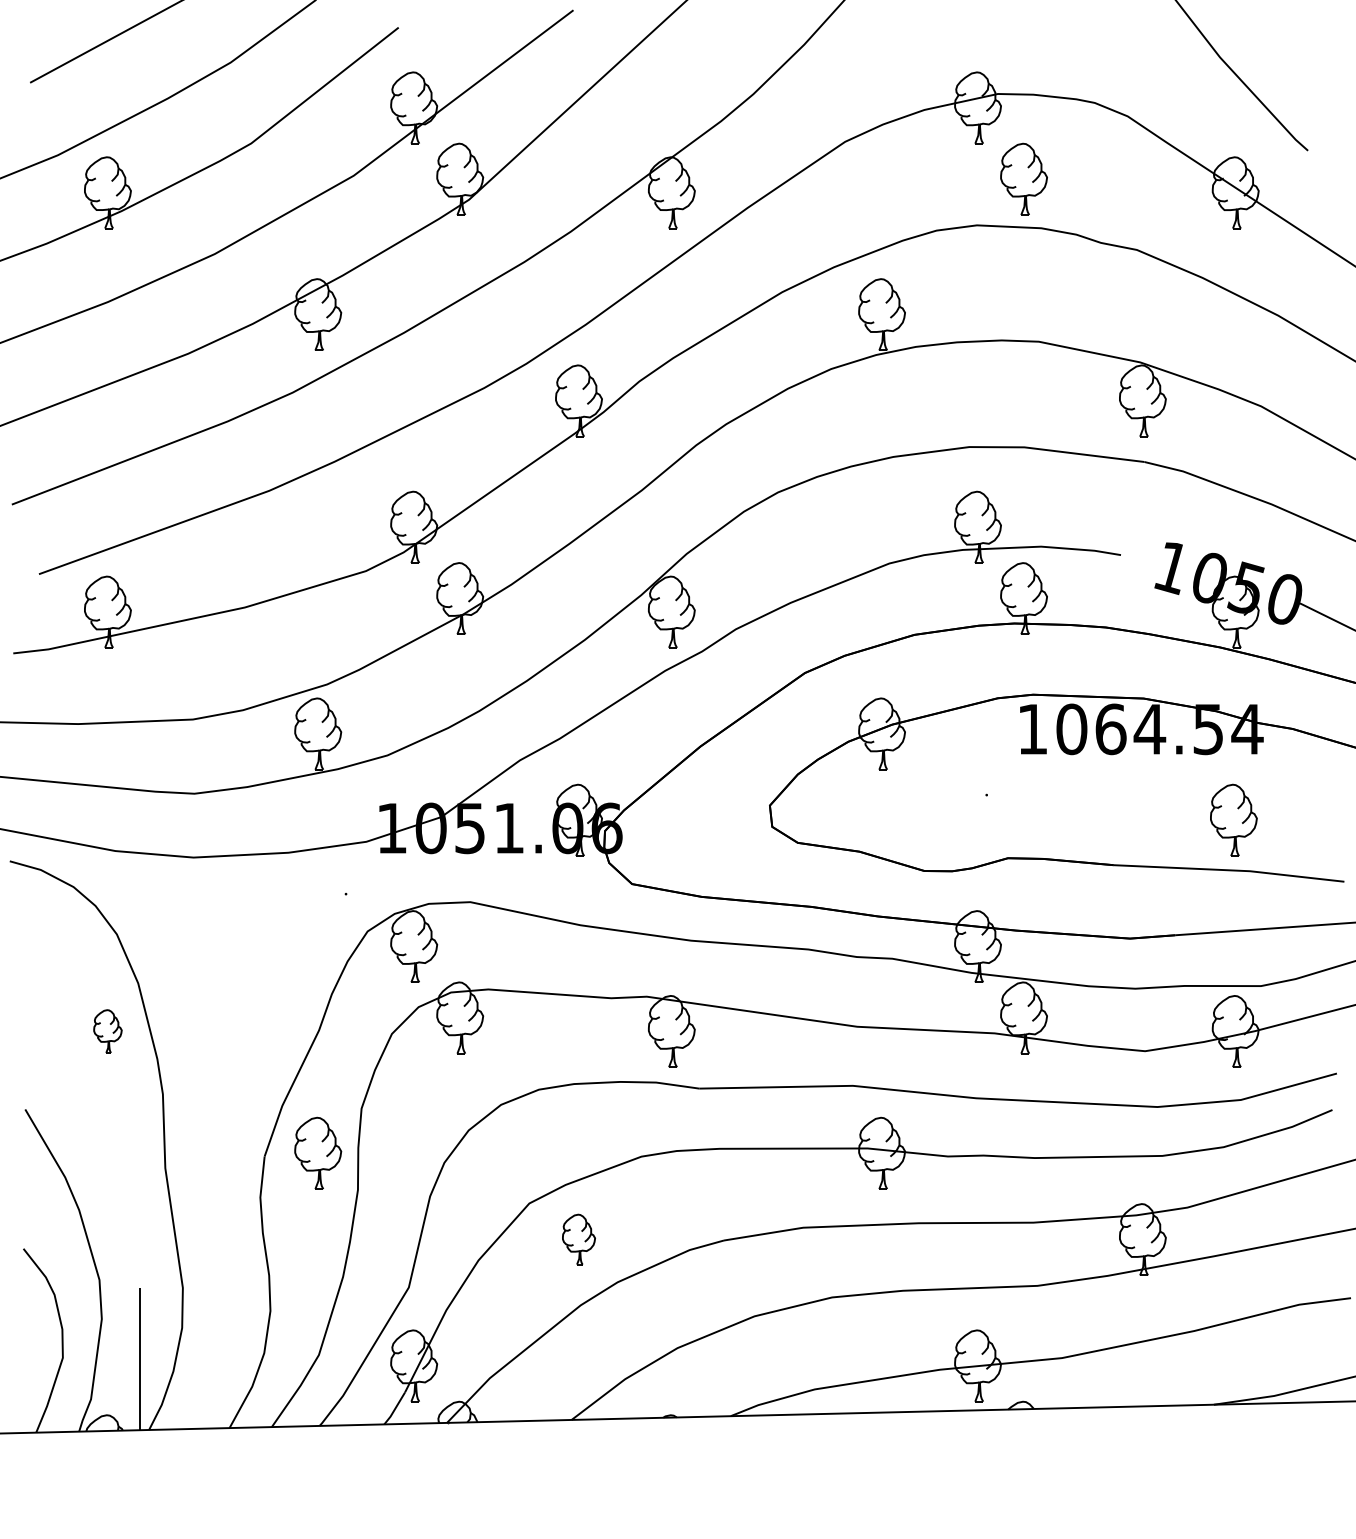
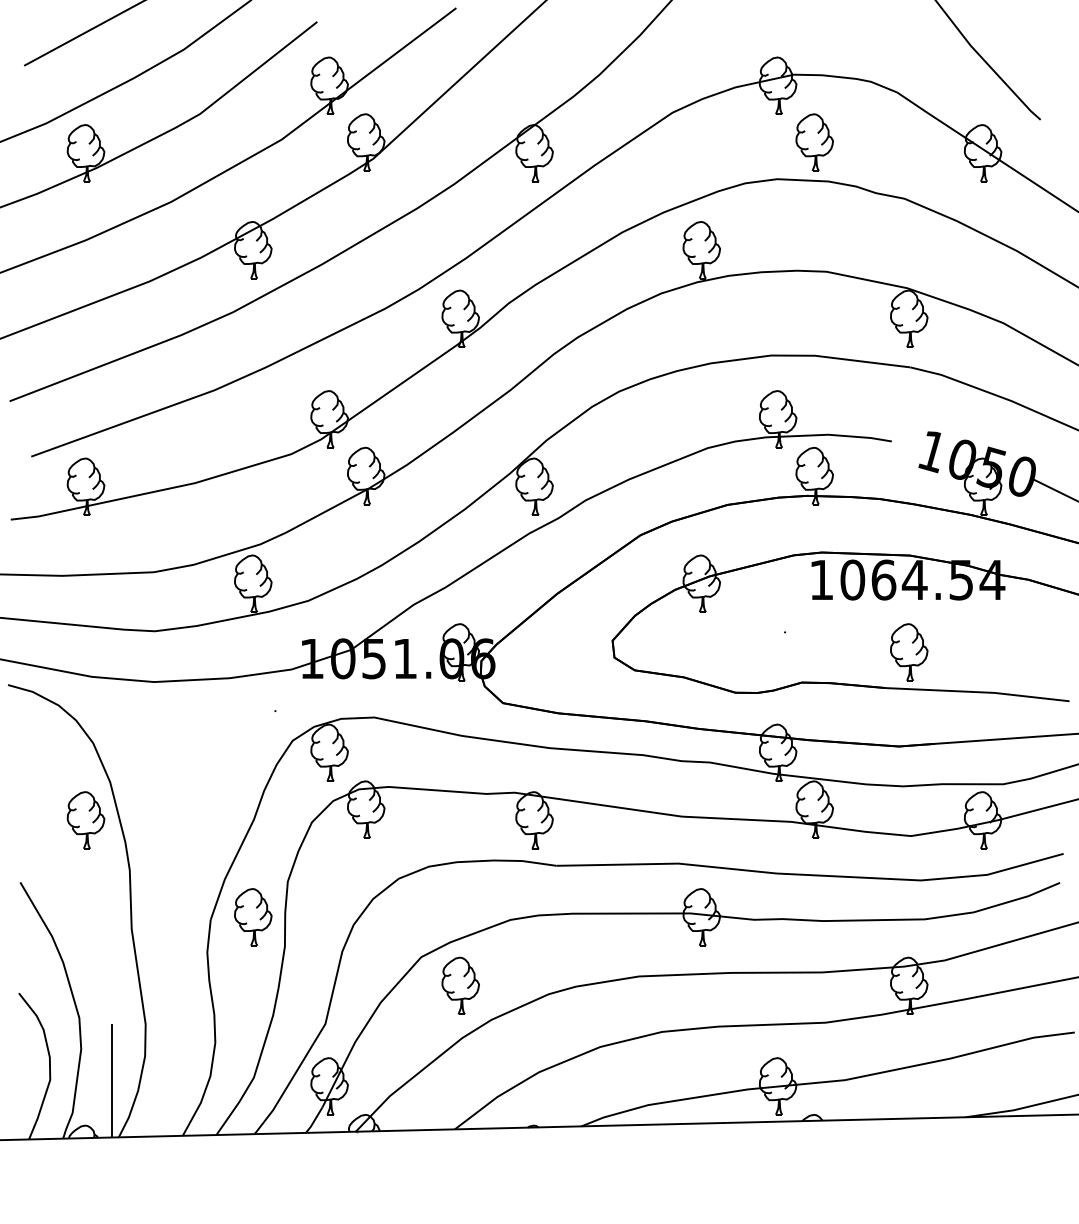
part: (1233, 819) -> (908, 651), moved
part: (107, 1031) -> (85, 820), size x1.67
part: (578, 1239) -> (460, 985), size x1.43

